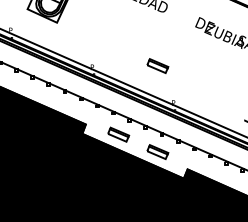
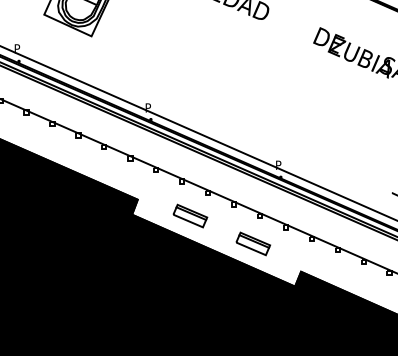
part: (157, 65) -> (252, 104), removed

